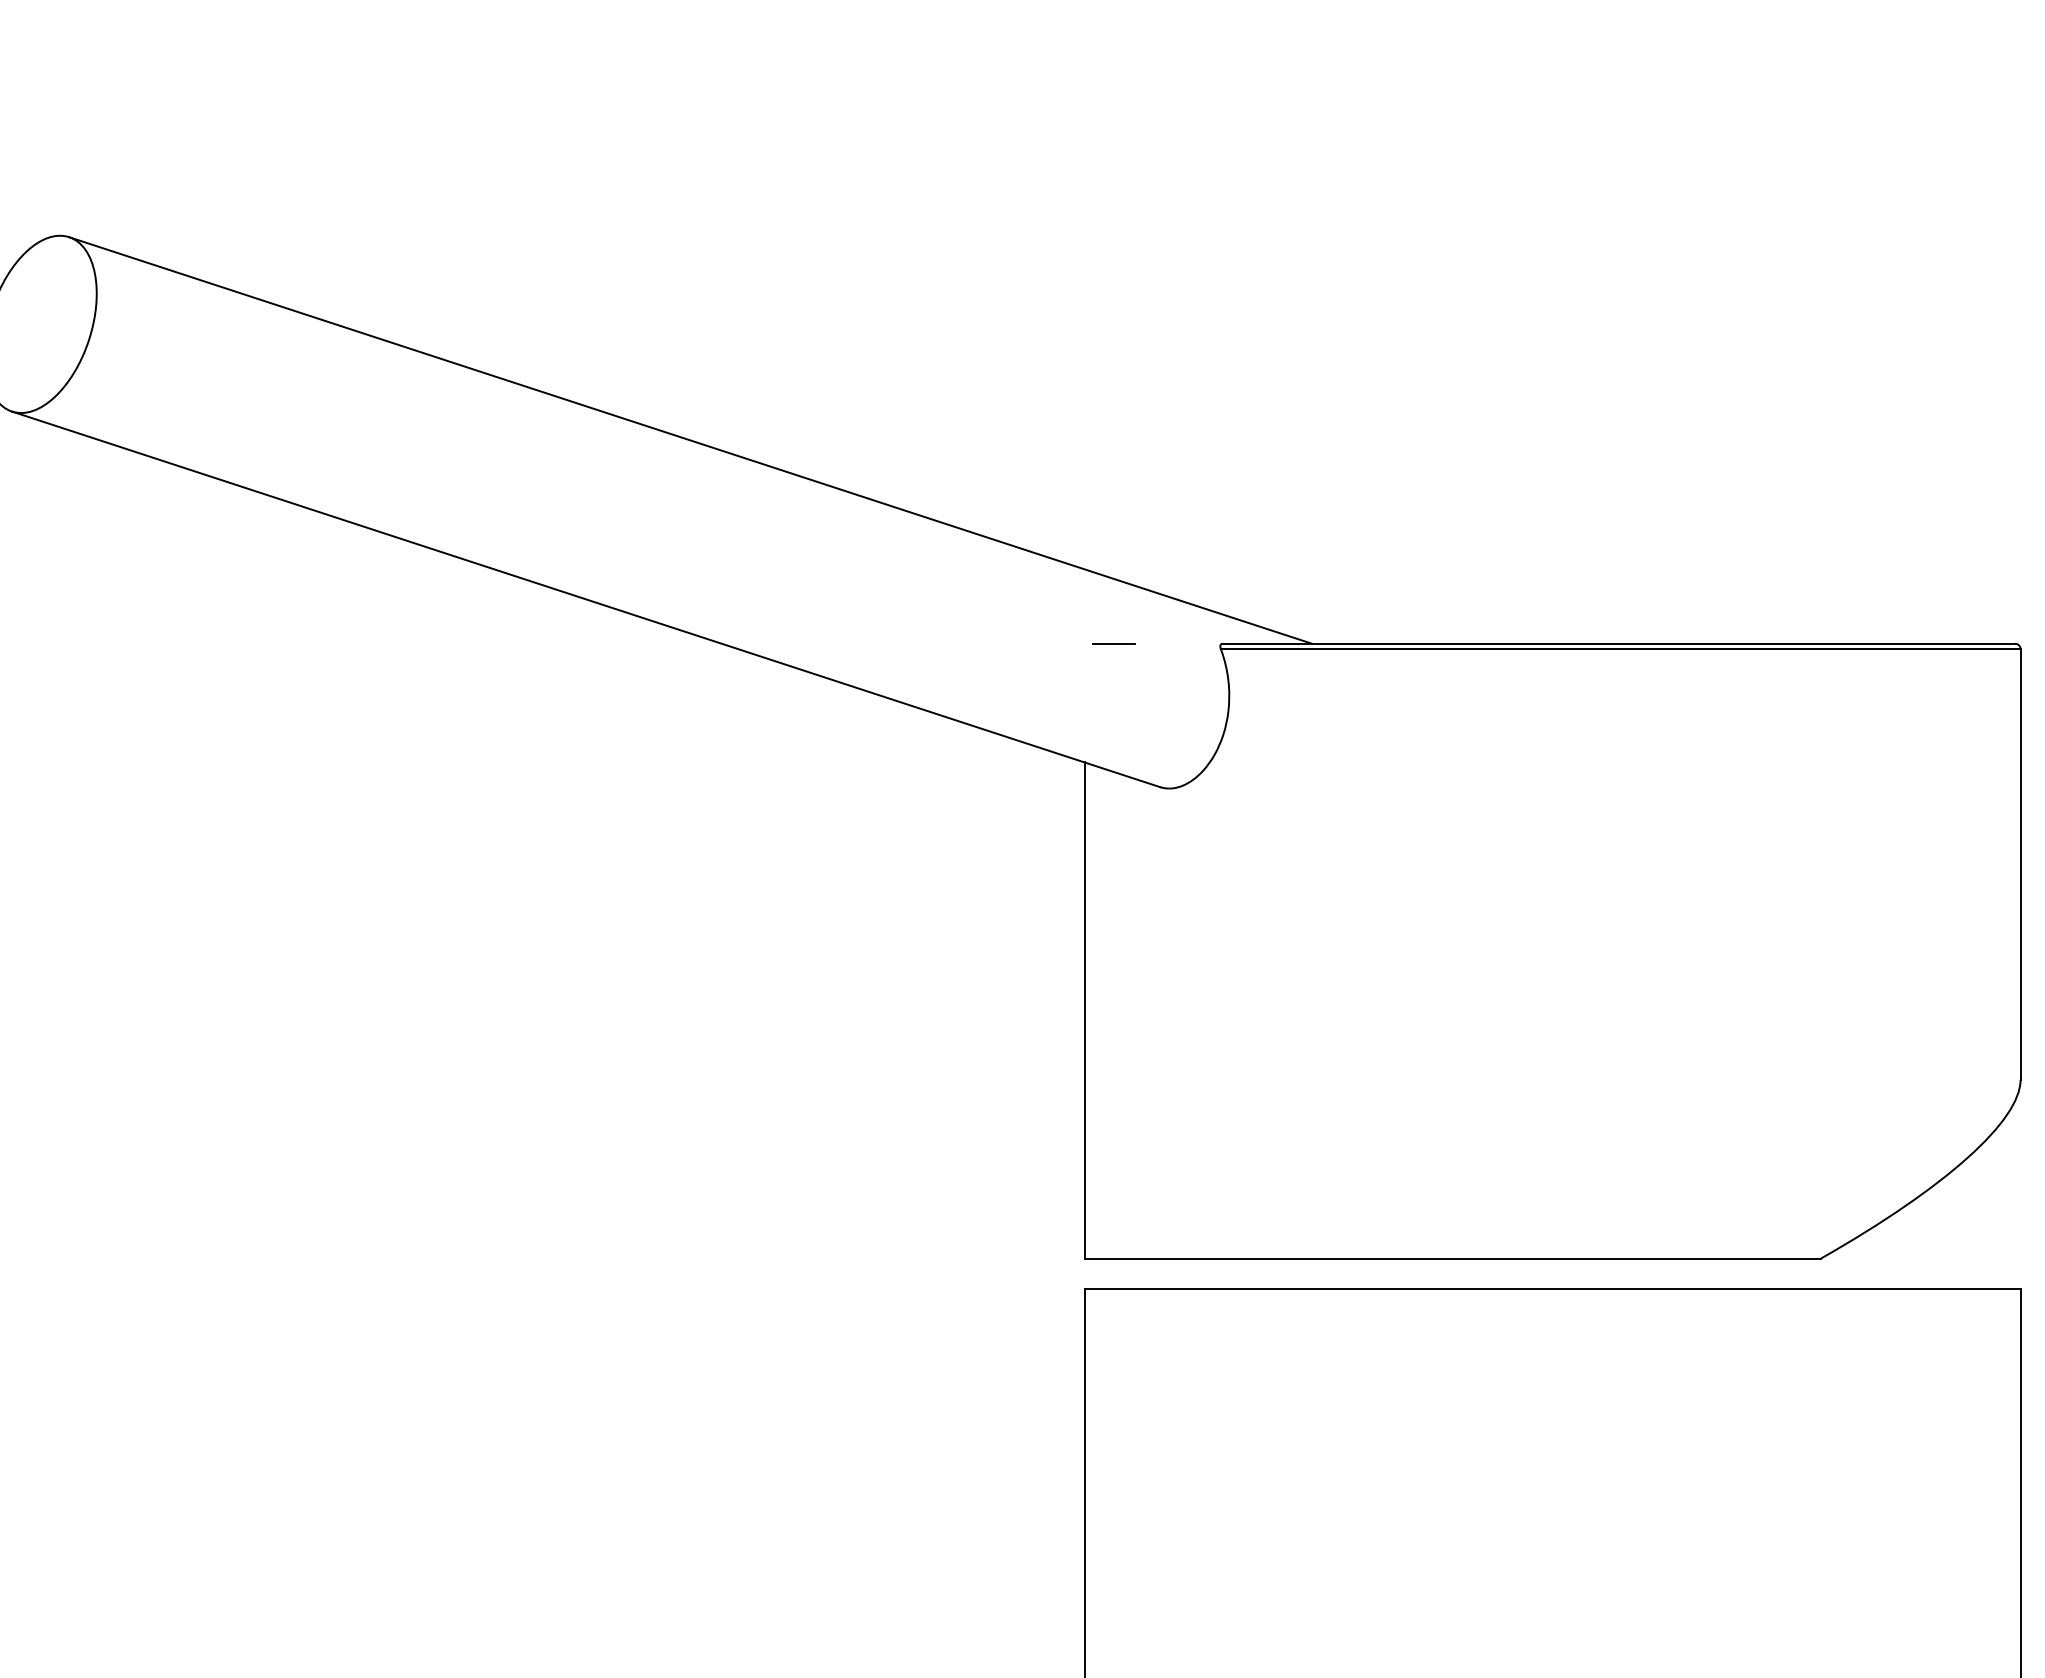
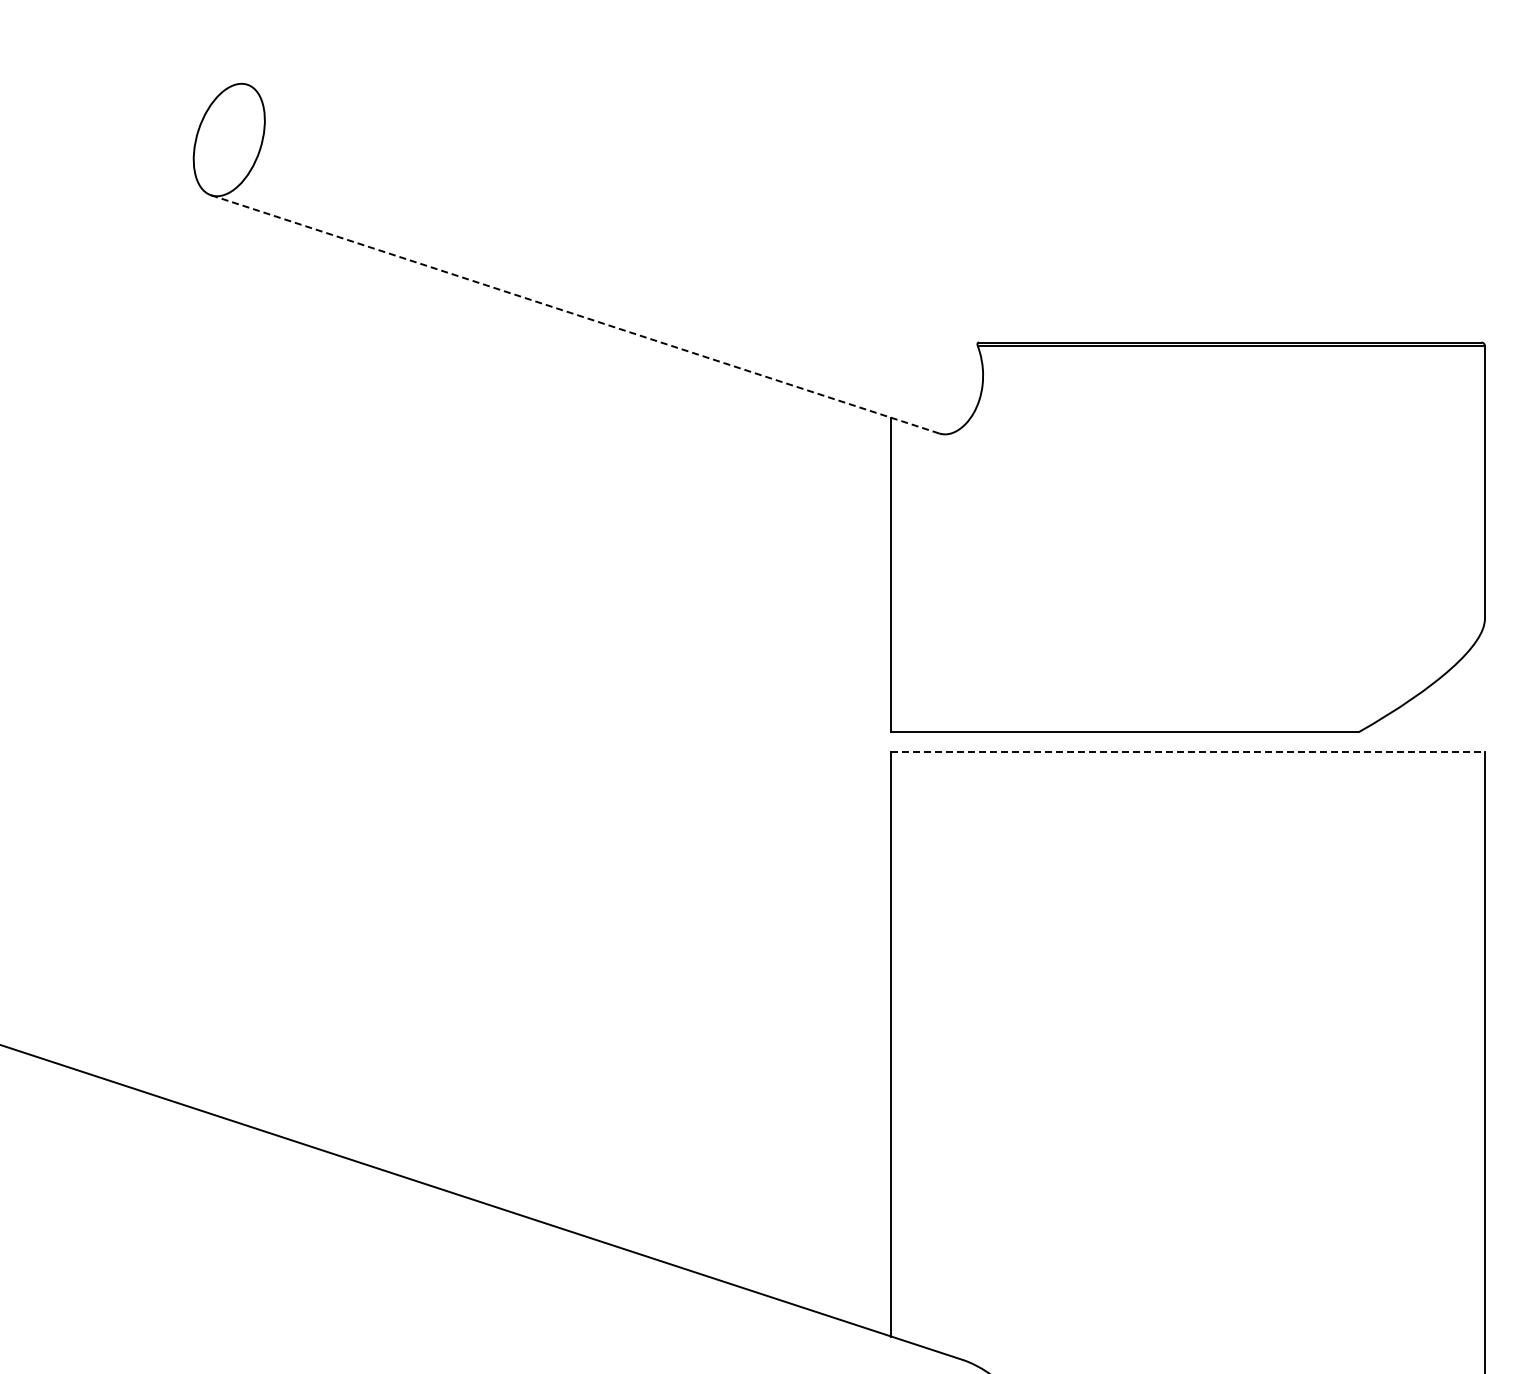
line: (690, 440) -> (641, 213), removed
line: (586, 599) -> (575, 314), solid -> dashed
line: (1113, 643) -> (909, 342), removed
line: (1553, 1288) -> (1188, 751), solid -> dashed

